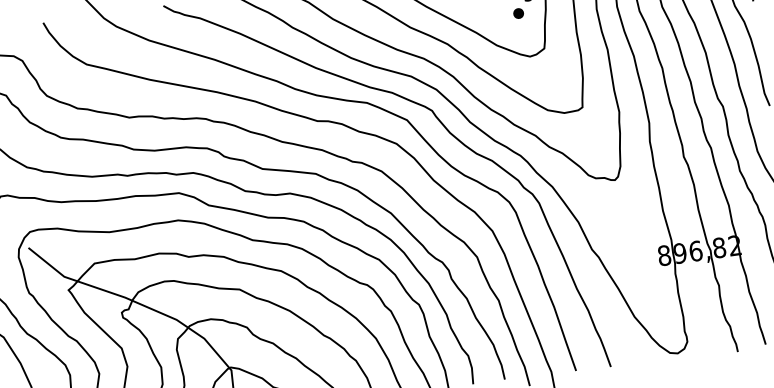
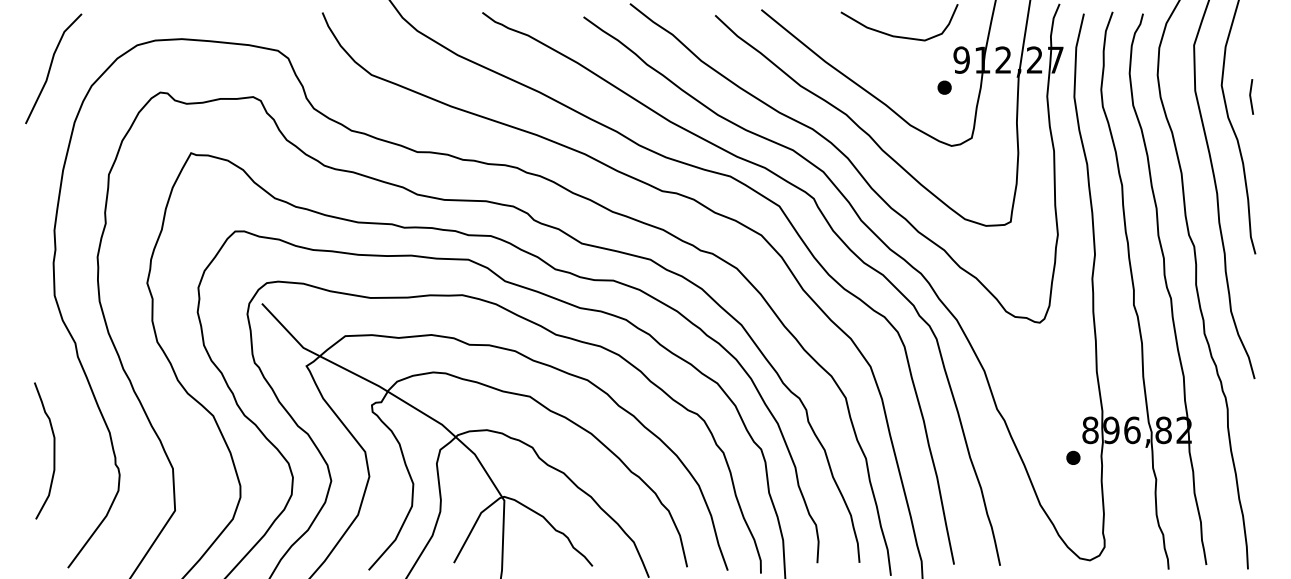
part: (654, 277) -> (1073, 457), added

